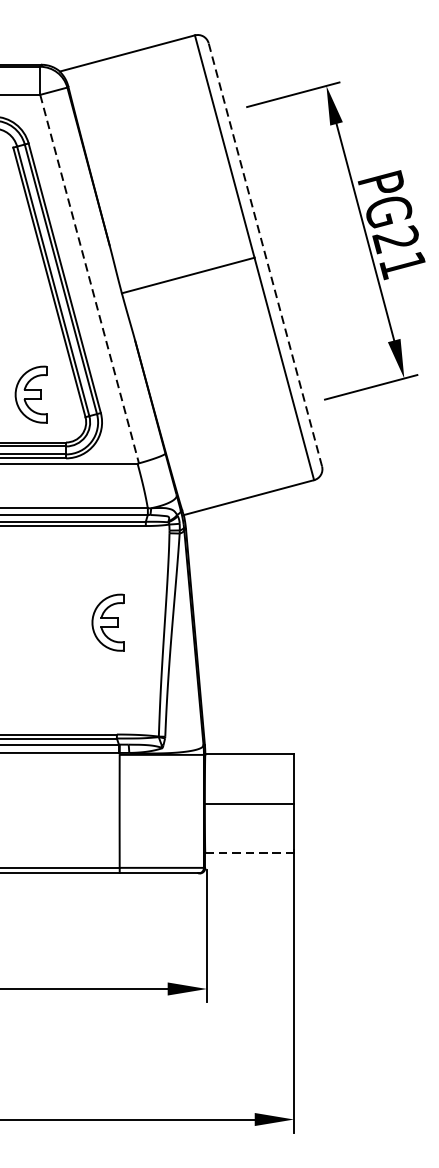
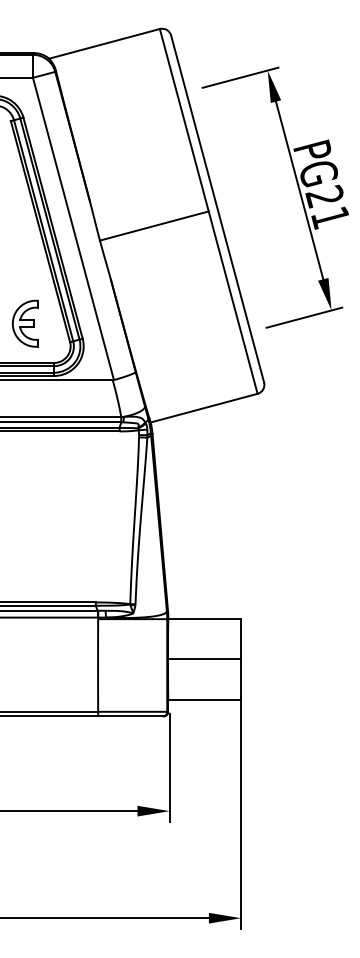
line: (265, 255) -> (217, 209), dashed -> solid
line: (89, 279) -> (73, 229), dashed -> solid
part: (106, 622) -> (87, 510), removed
line: (250, 852) -> (205, 699), dashed -> solid

